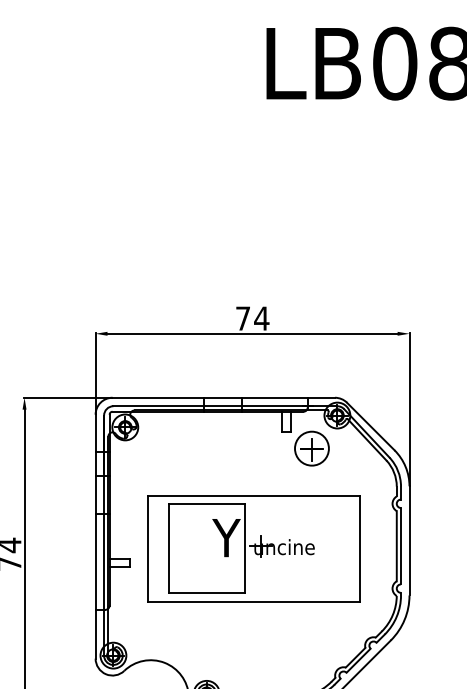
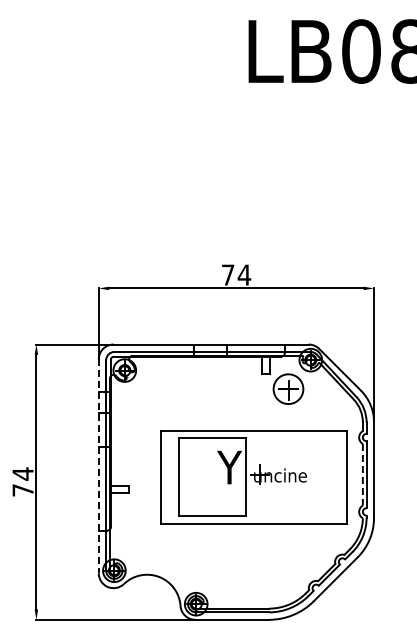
line: (95, 536) -> (98, 466), solid -> dashed
line: (396, 545) -> (362, 474), solid -> dashed
part: (253, 549) -> (253, 477), moved

